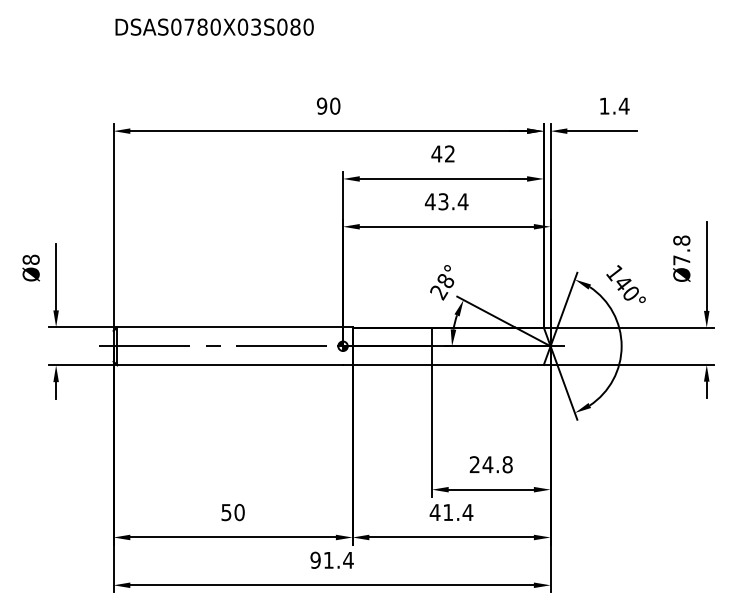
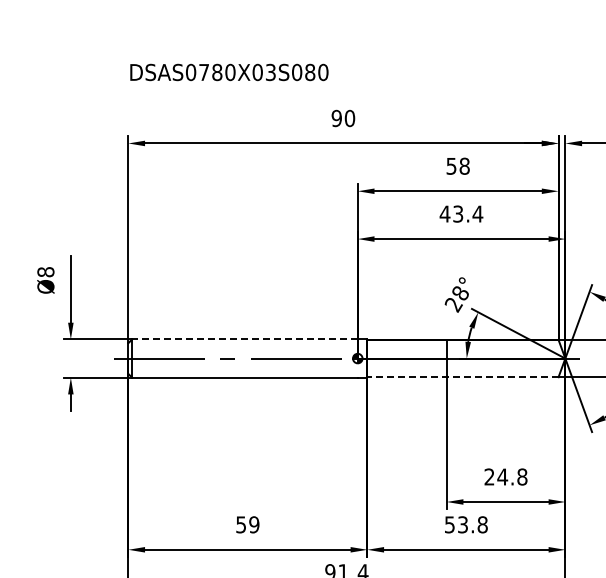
text: (214, 26) -> (229, 71), moved
text: (443, 153) -> (458, 165), 42 -> 58
line: (230, 327) -> (245, 339), solid -> dashed
line: (448, 364) -> (463, 376), solid -> dashed
text: (239, 512) -> (254, 524), 50 -> 59
text: (451, 512) -> (466, 524), 41.4 -> 53.8

